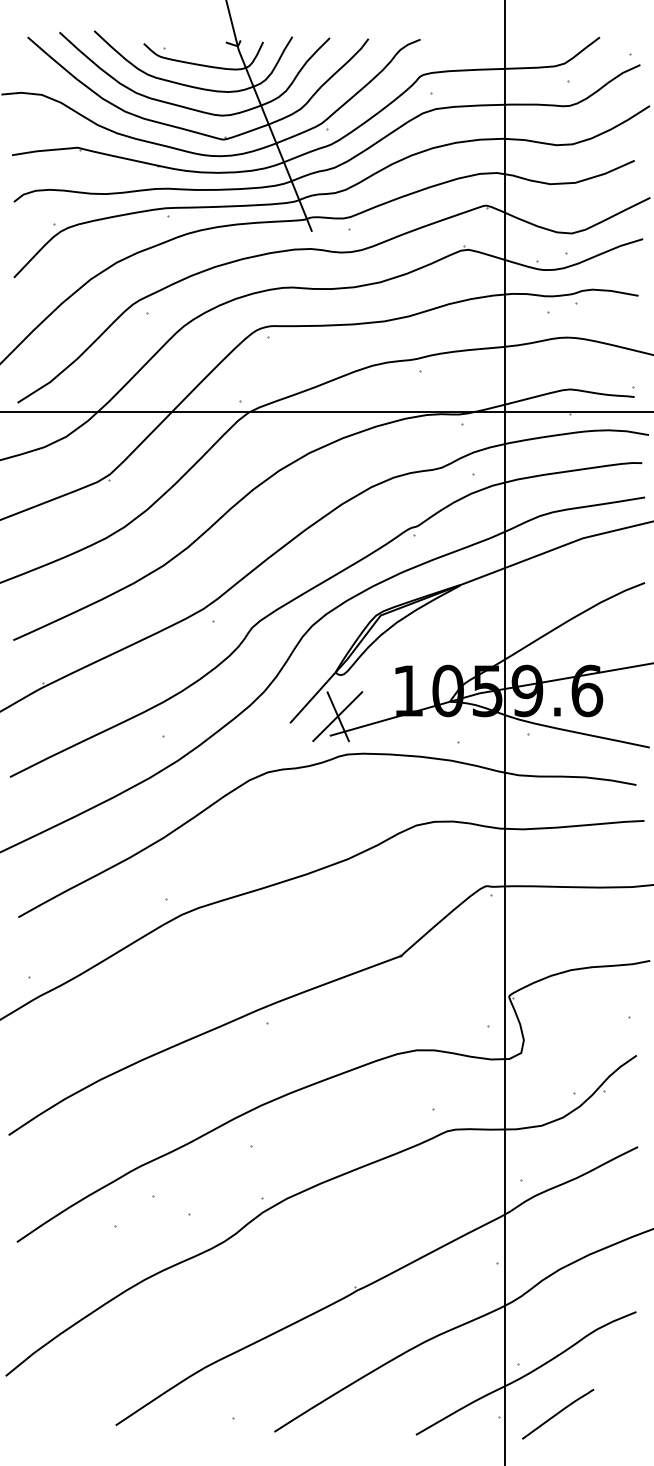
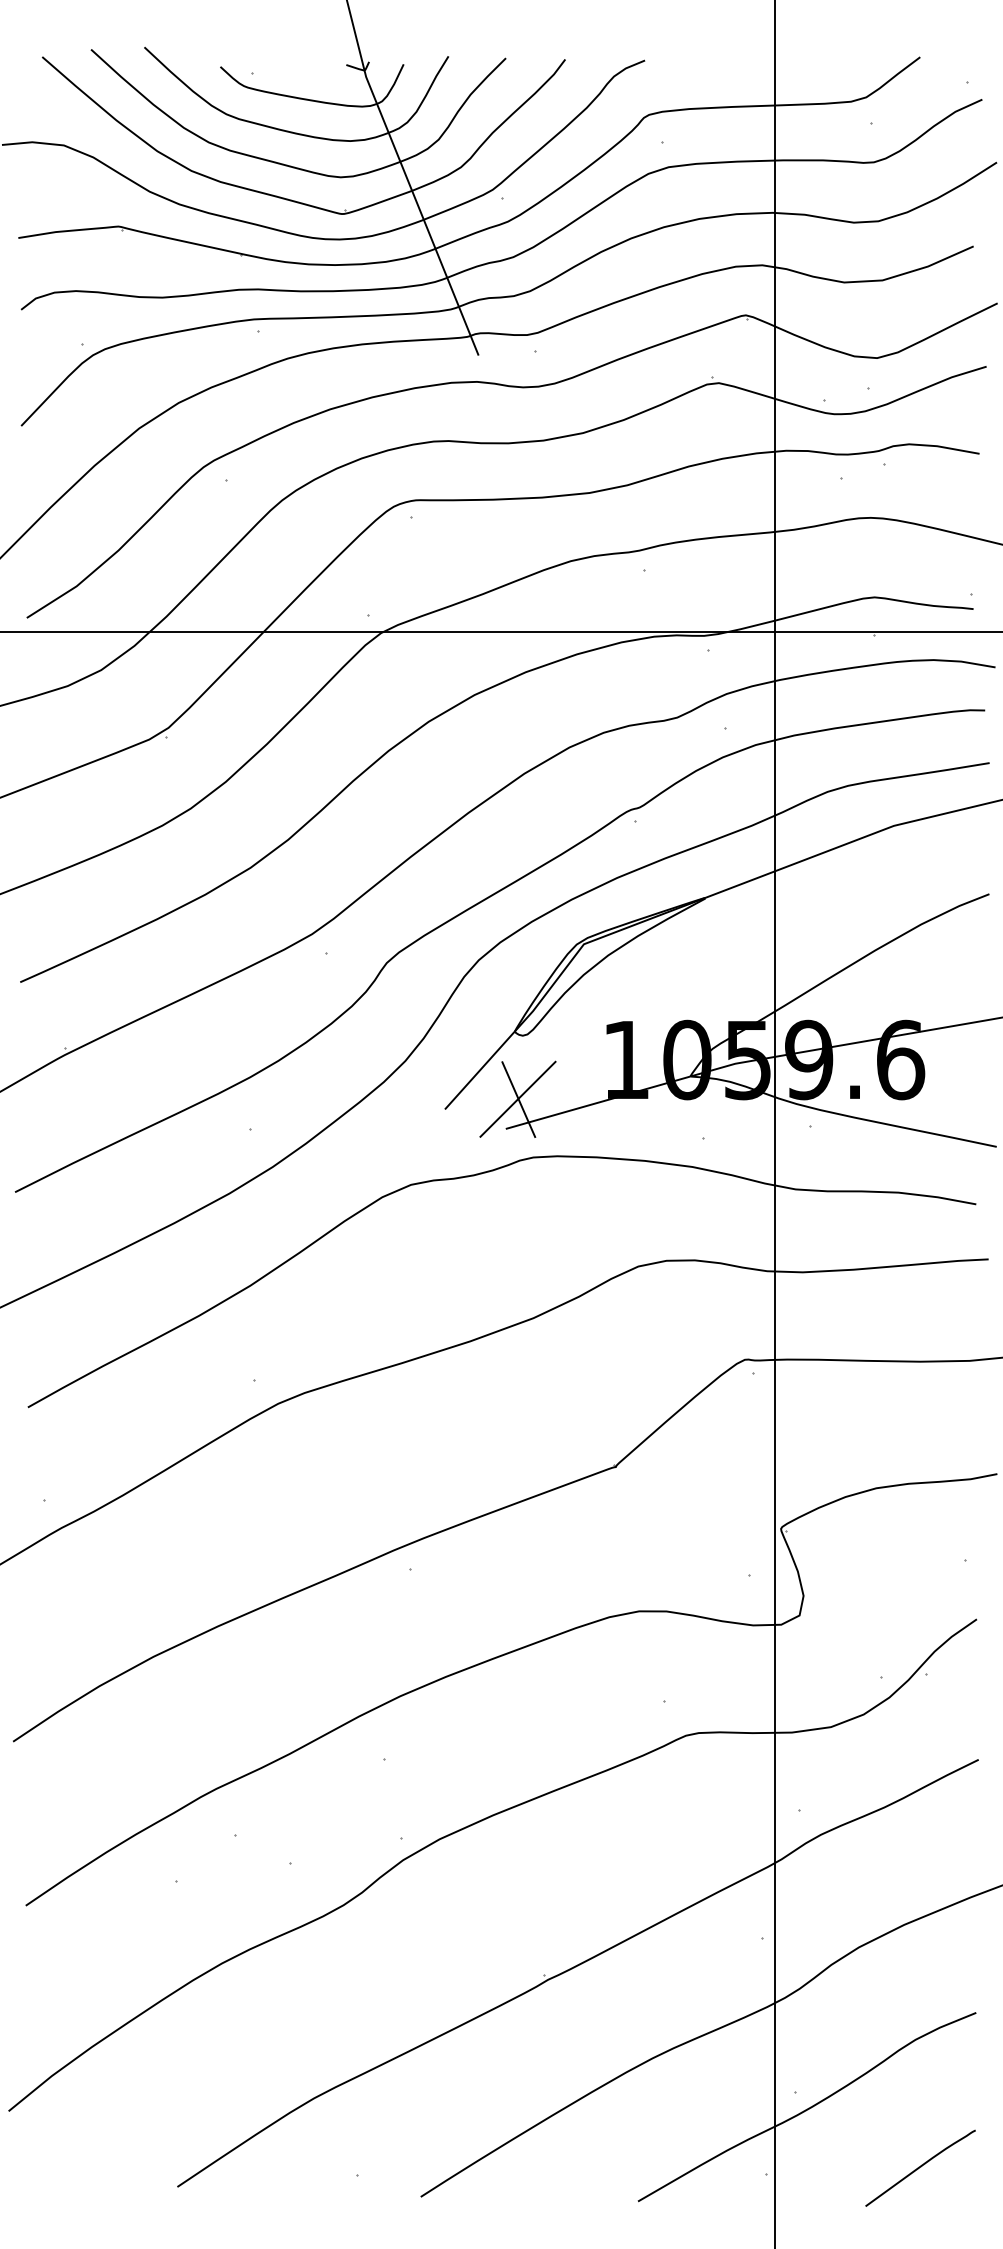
curve: (558, 1414) -> (921, 2168), moved

